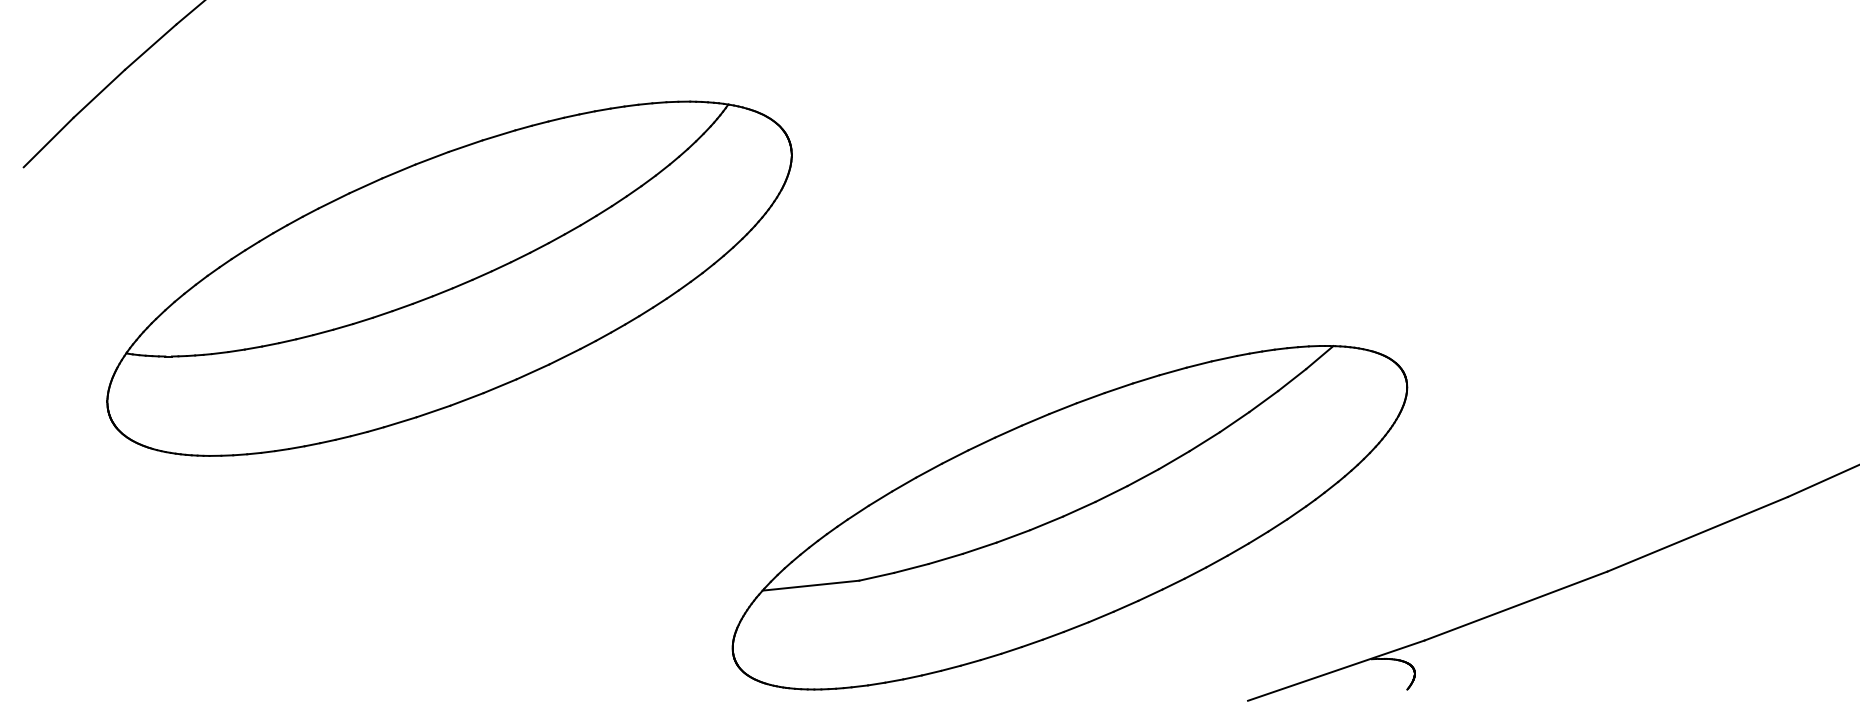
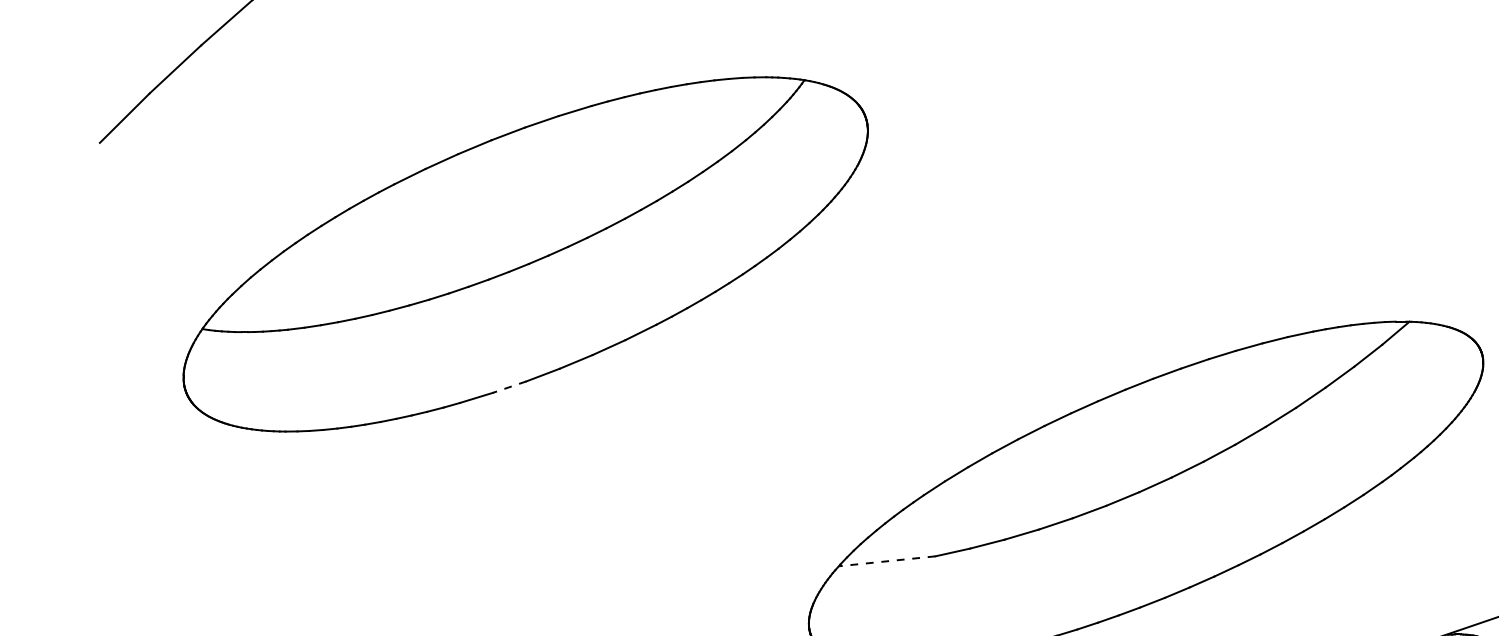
line: (433, 411) -> (509, 387), solid -> dashed
line: (810, 585) -> (886, 561), solid -> dashed

